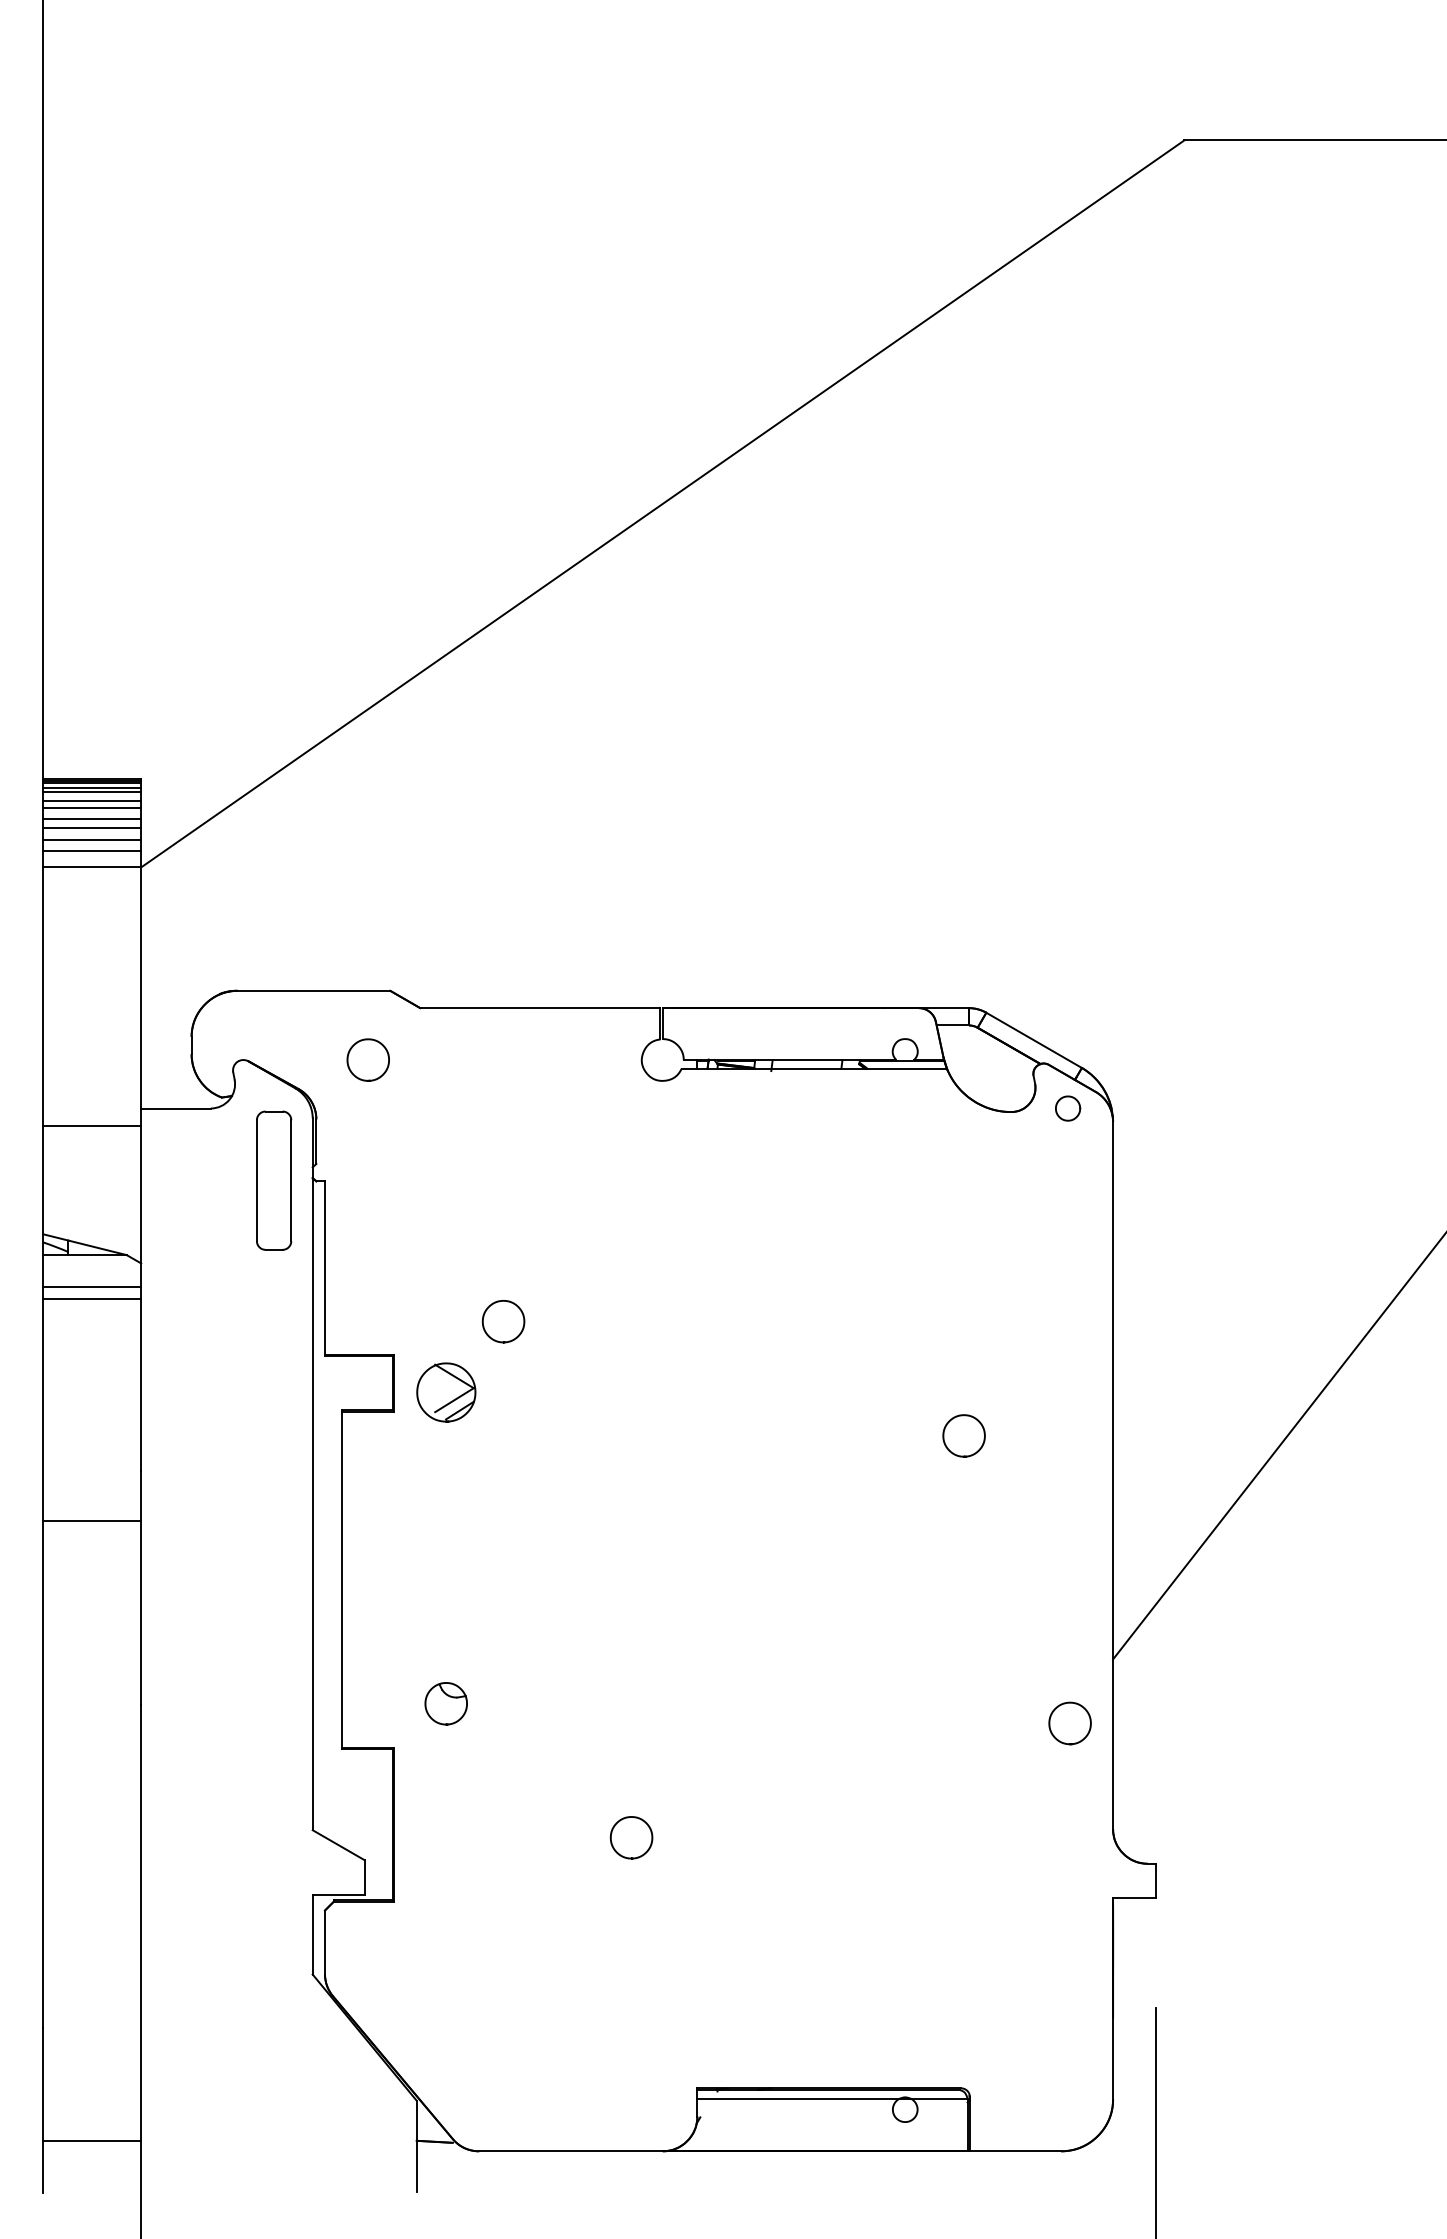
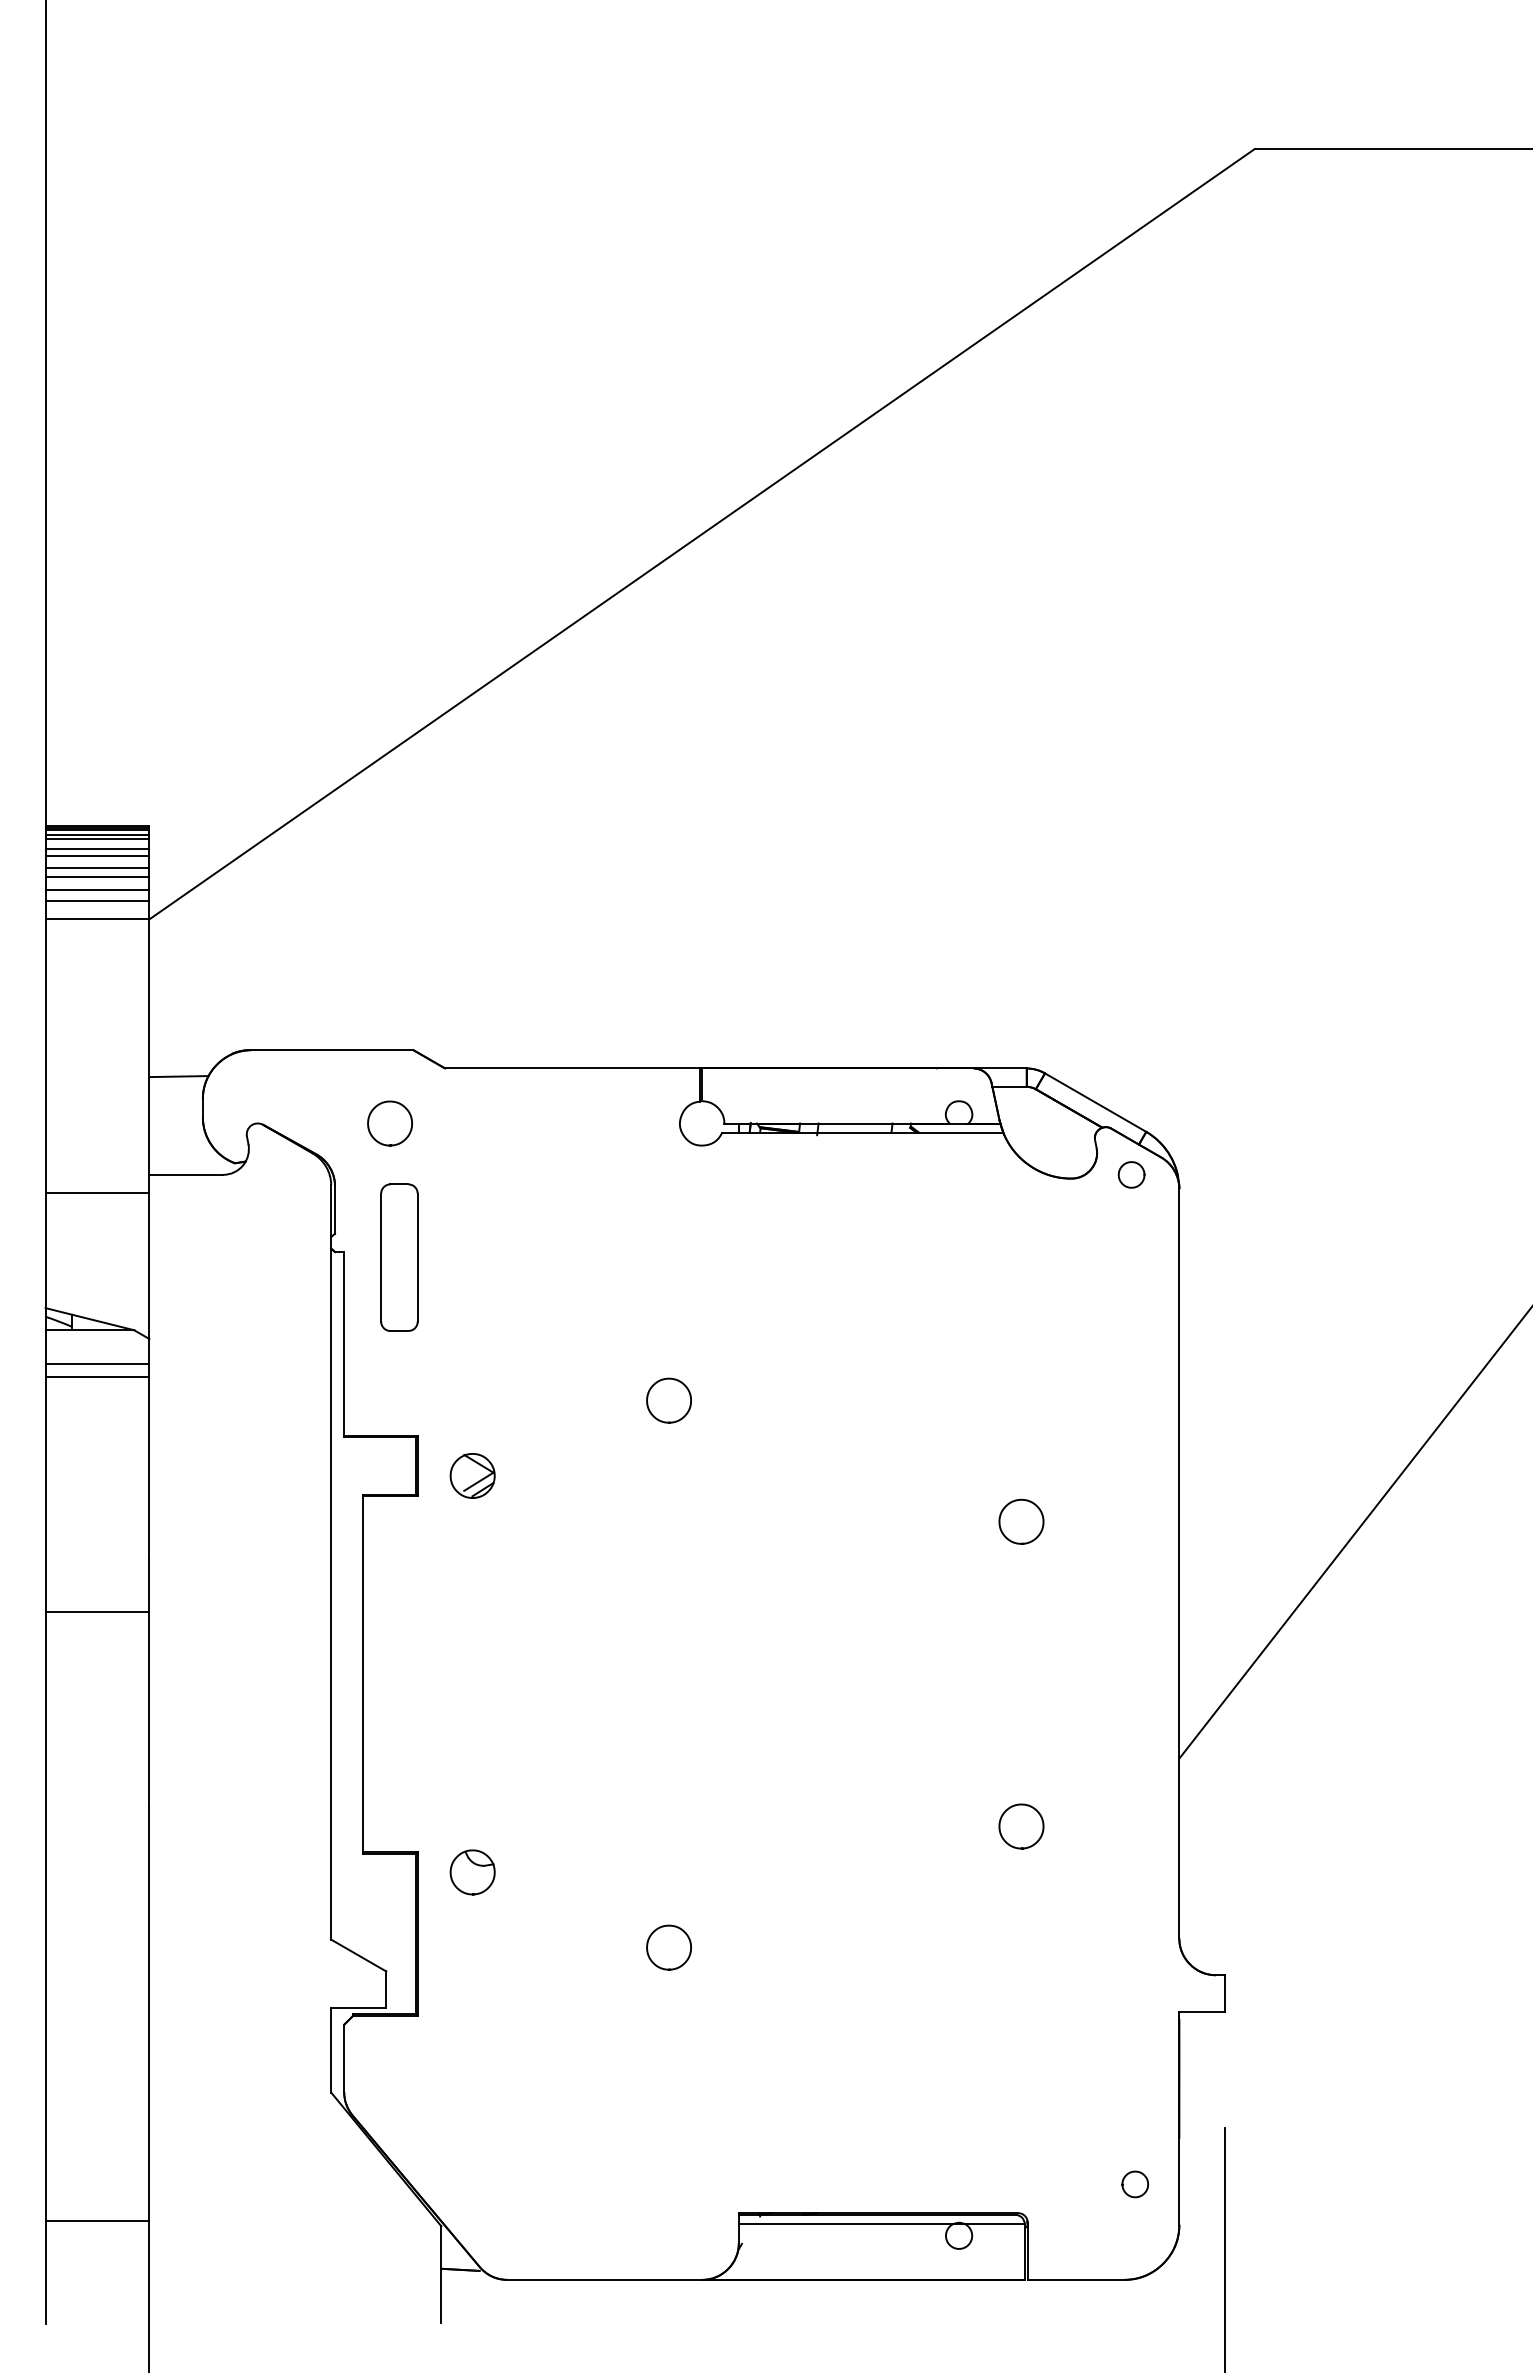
line: (169, 1015) -> (179, 1076), added
part: (274, 1180) -> (399, 1257), moved
curve: (499, 1302) -> (664, 1380), moved
part: (445, 1392) -> (471, 1475), size x0.71
part: (445, 1703) -> (471, 1872), moved
curve: (1051, 1717) -> (1001, 1820), moved
curve: (1063, 2068) -> (1126, 2192), added
line: (92, 2140) -> (97, 2220), moved

